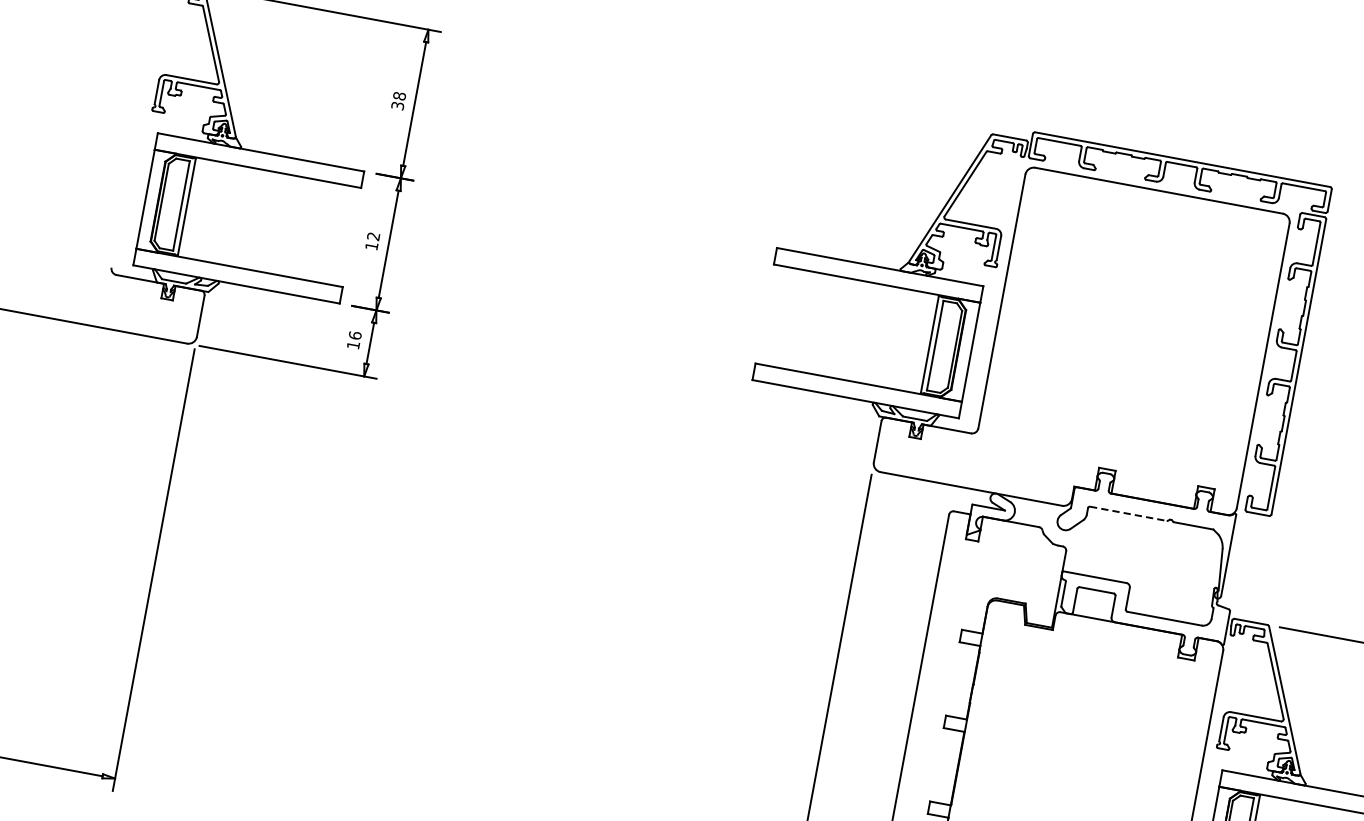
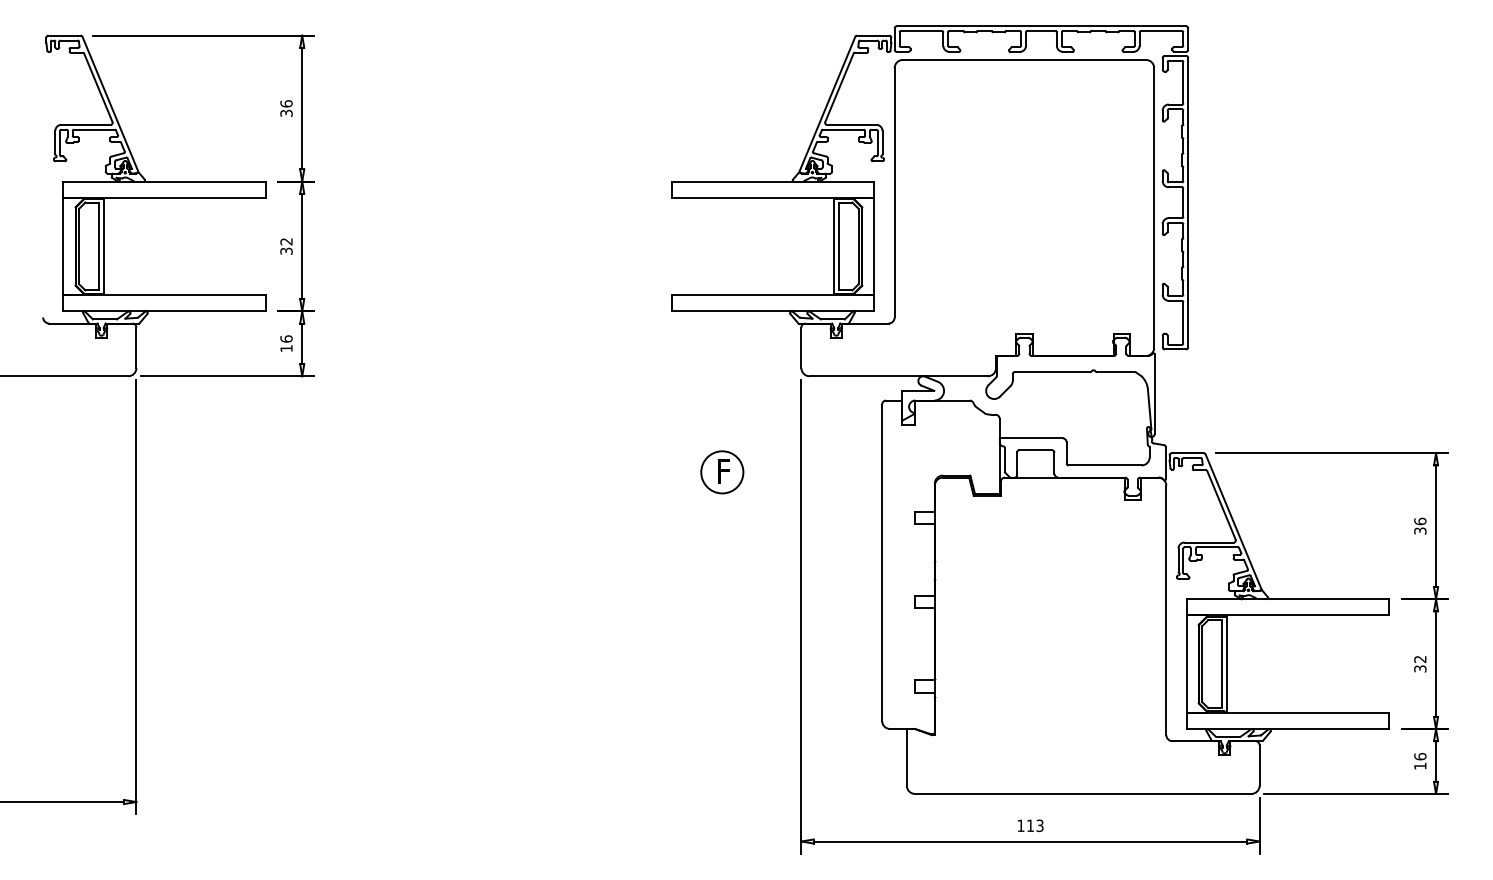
text: (399, 95) -> (286, 103), 38 -> 36
text: (371, 245) -> (286, 250), 12 -> 32
line: (1128, 514) -> (1052, 372), dashed -> solid
part: (773, 553) -> (722, 472), added

